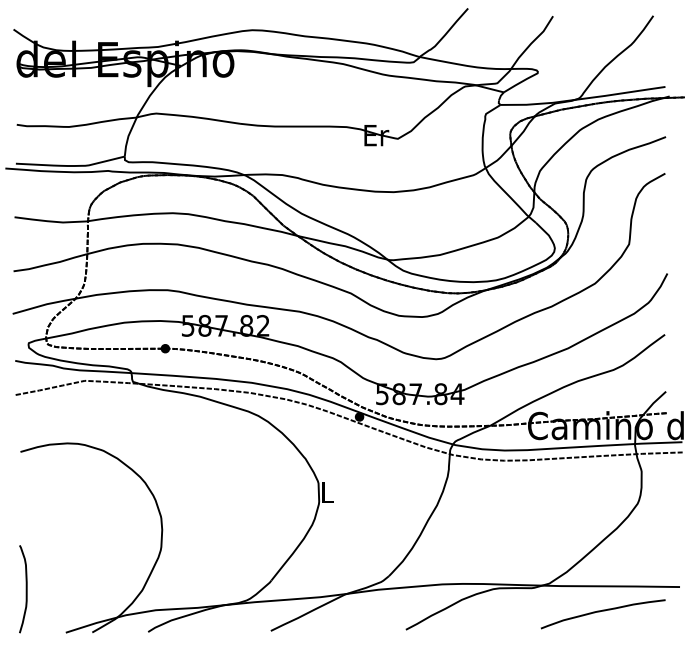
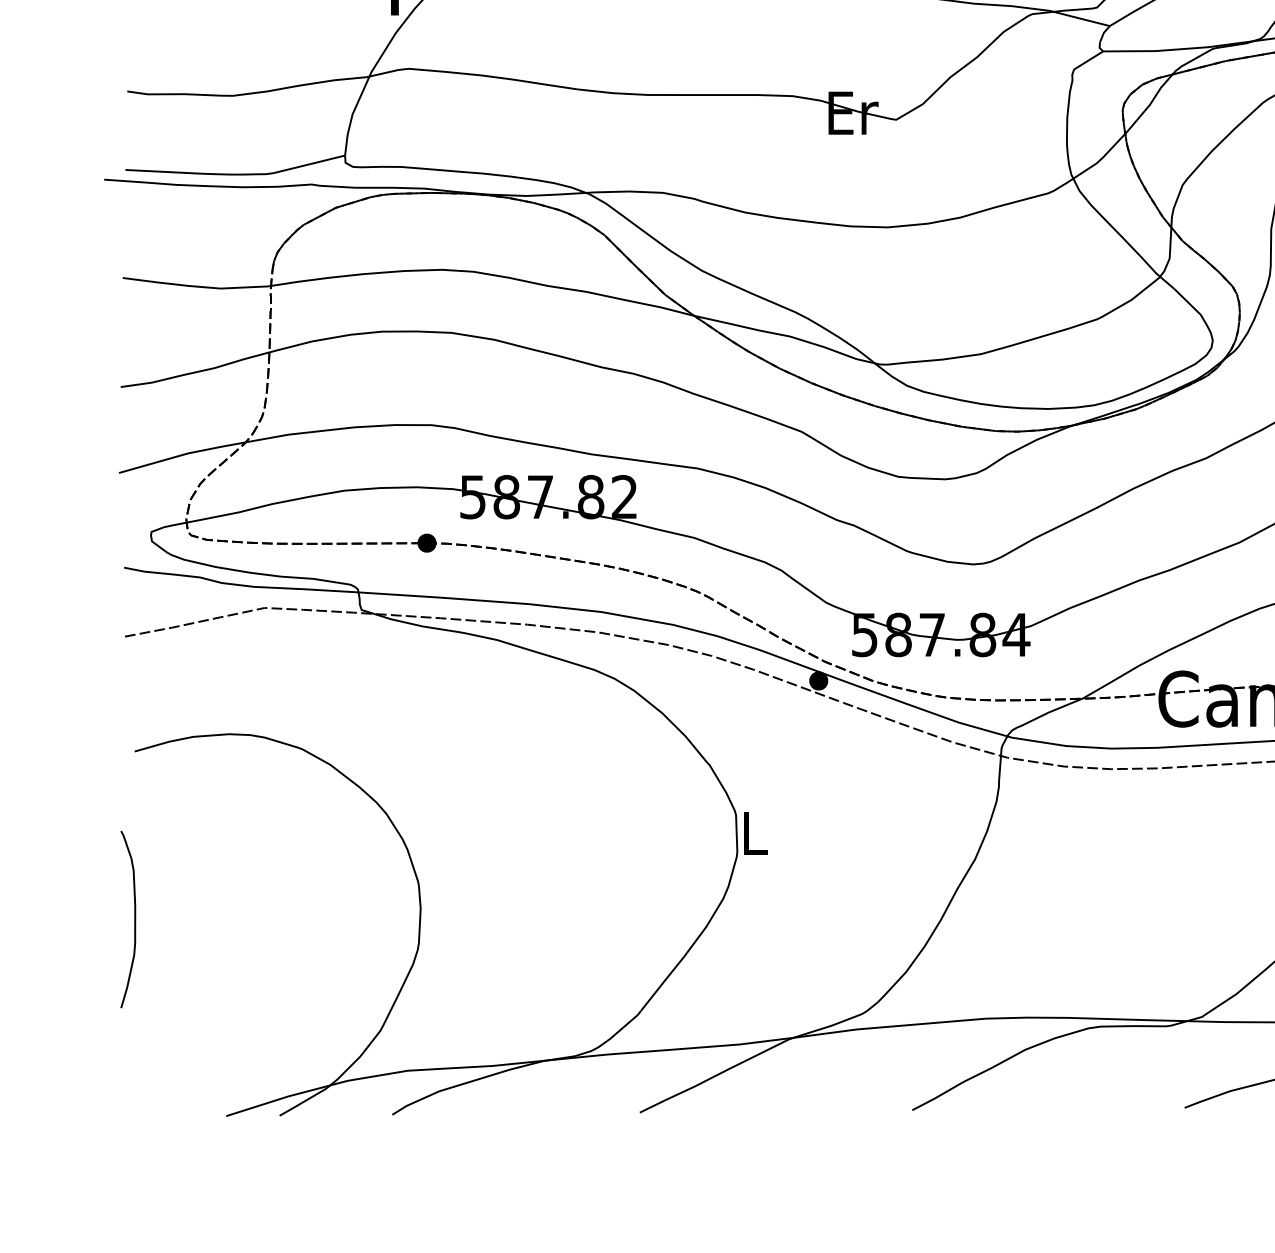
curve: (25, 589) -> (132, 920), moved

